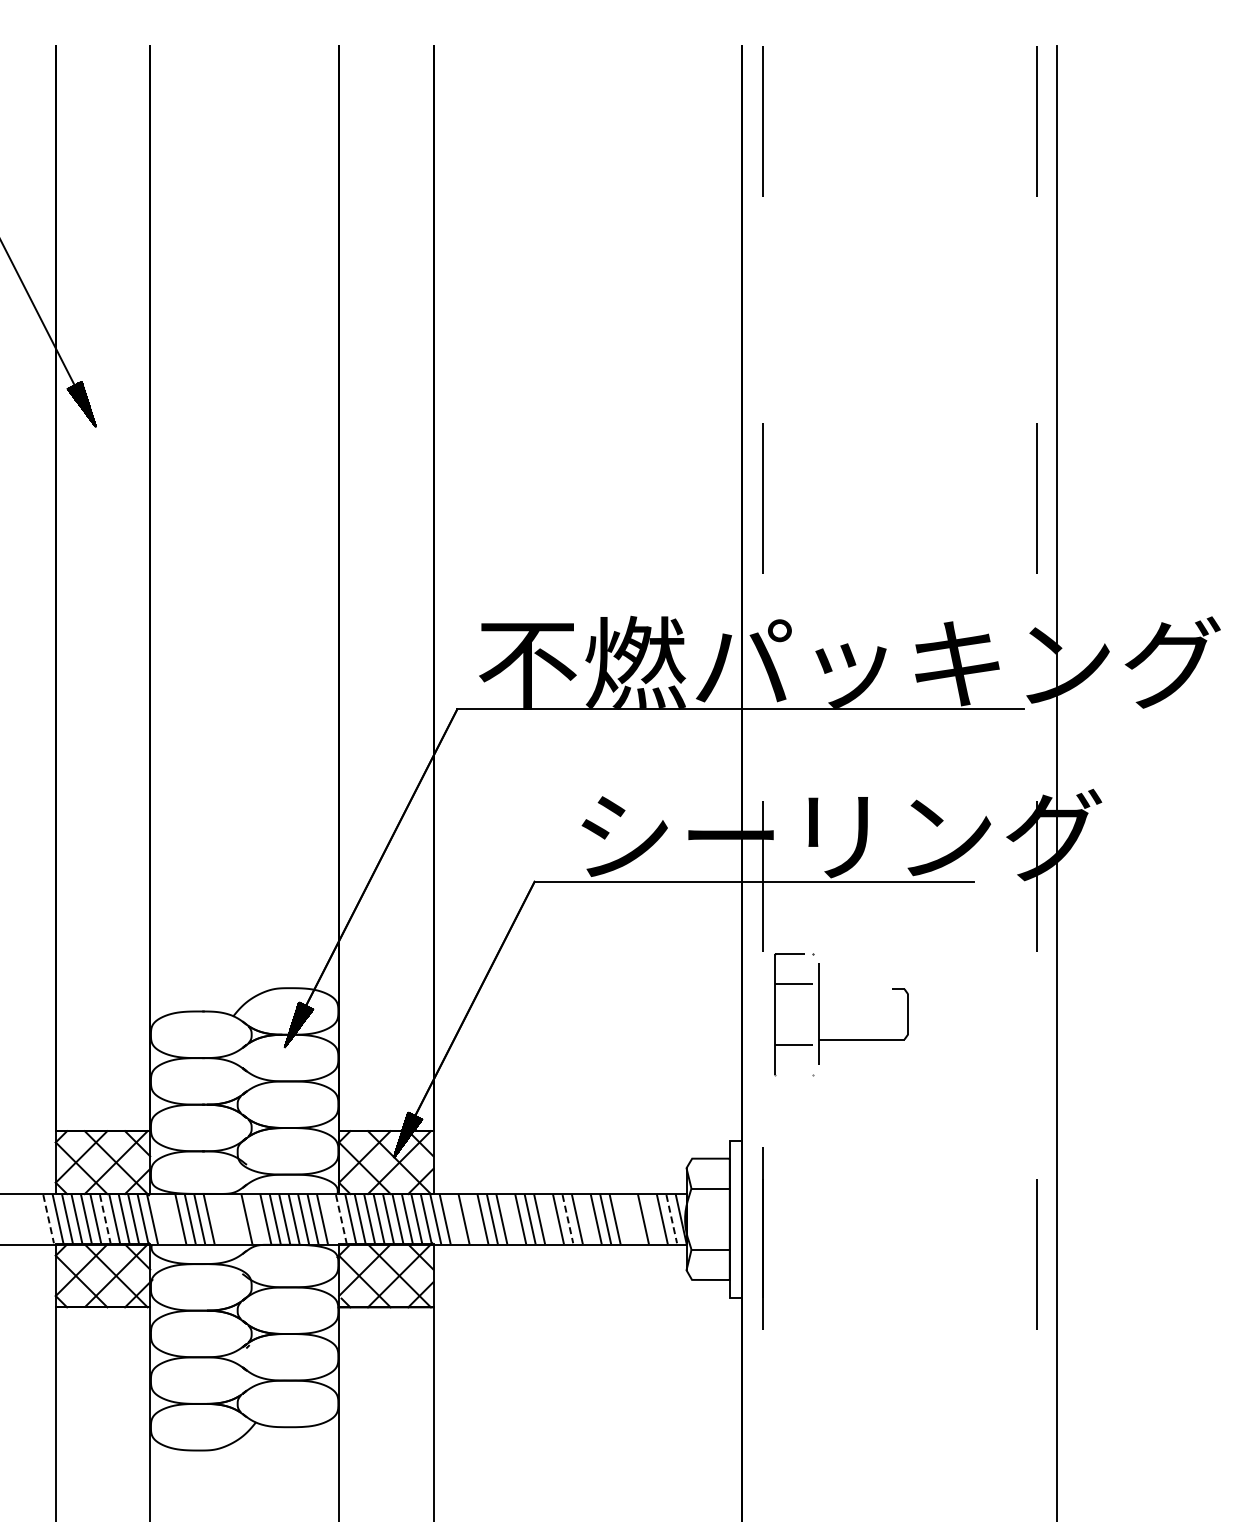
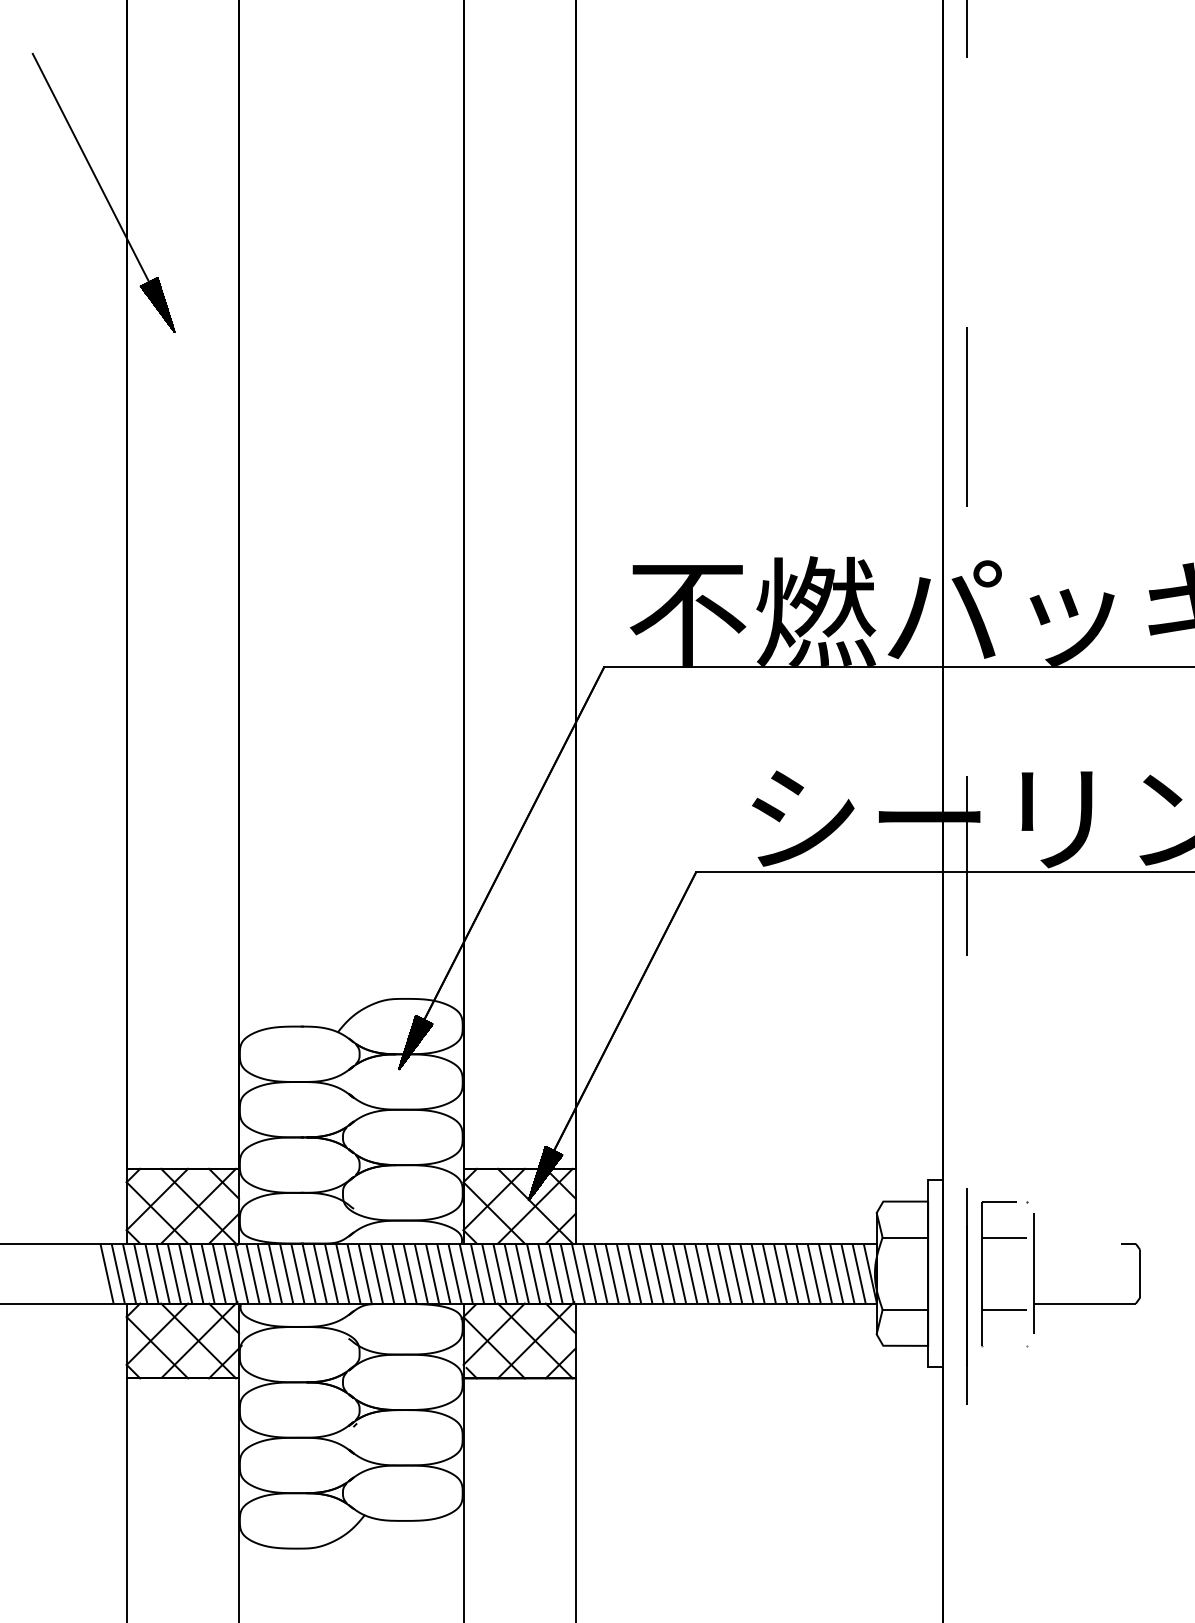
part: (819, 1014) -> (1034, 1273), moved
line: (38, 1219) -> (106, 1273), added
line: (48, 1219) -> (118, 1273), dashed -> solid
line: (105, 1219) -> (185, 1273), dashed -> solid
line: (161, 1219) -> (252, 1273), added
line: (171, 1219) -> (264, 1273), added
line: (218, 1219) -> (320, 1273), added
line: (227, 1219) -> (330, 1273), added
line: (237, 1219) -> (342, 1273), added
line: (256, 1219) -> (365, 1273), added
line: (331, 1219) -> (454, 1273), added
line: (341, 1219) -> (466, 1273), dashed -> solid
line: (454, 1219) -> (600, 1273), added
line: (473, 1219) -> (623, 1273), added
line: (510, 1219) -> (667, 1273), added
line: (548, 1219) -> (712, 1273), added
line: (567, 1219) -> (735, 1273), dashed -> solid
line: (586, 1219) -> (757, 1273), added
line: (624, 1219) -> (802, 1273), added
line: (633, 1219) -> (813, 1273), added
line: (652, 1219) -> (836, 1273), added
line: (671, 1219) -> (858, 1273), dashed -> solid

